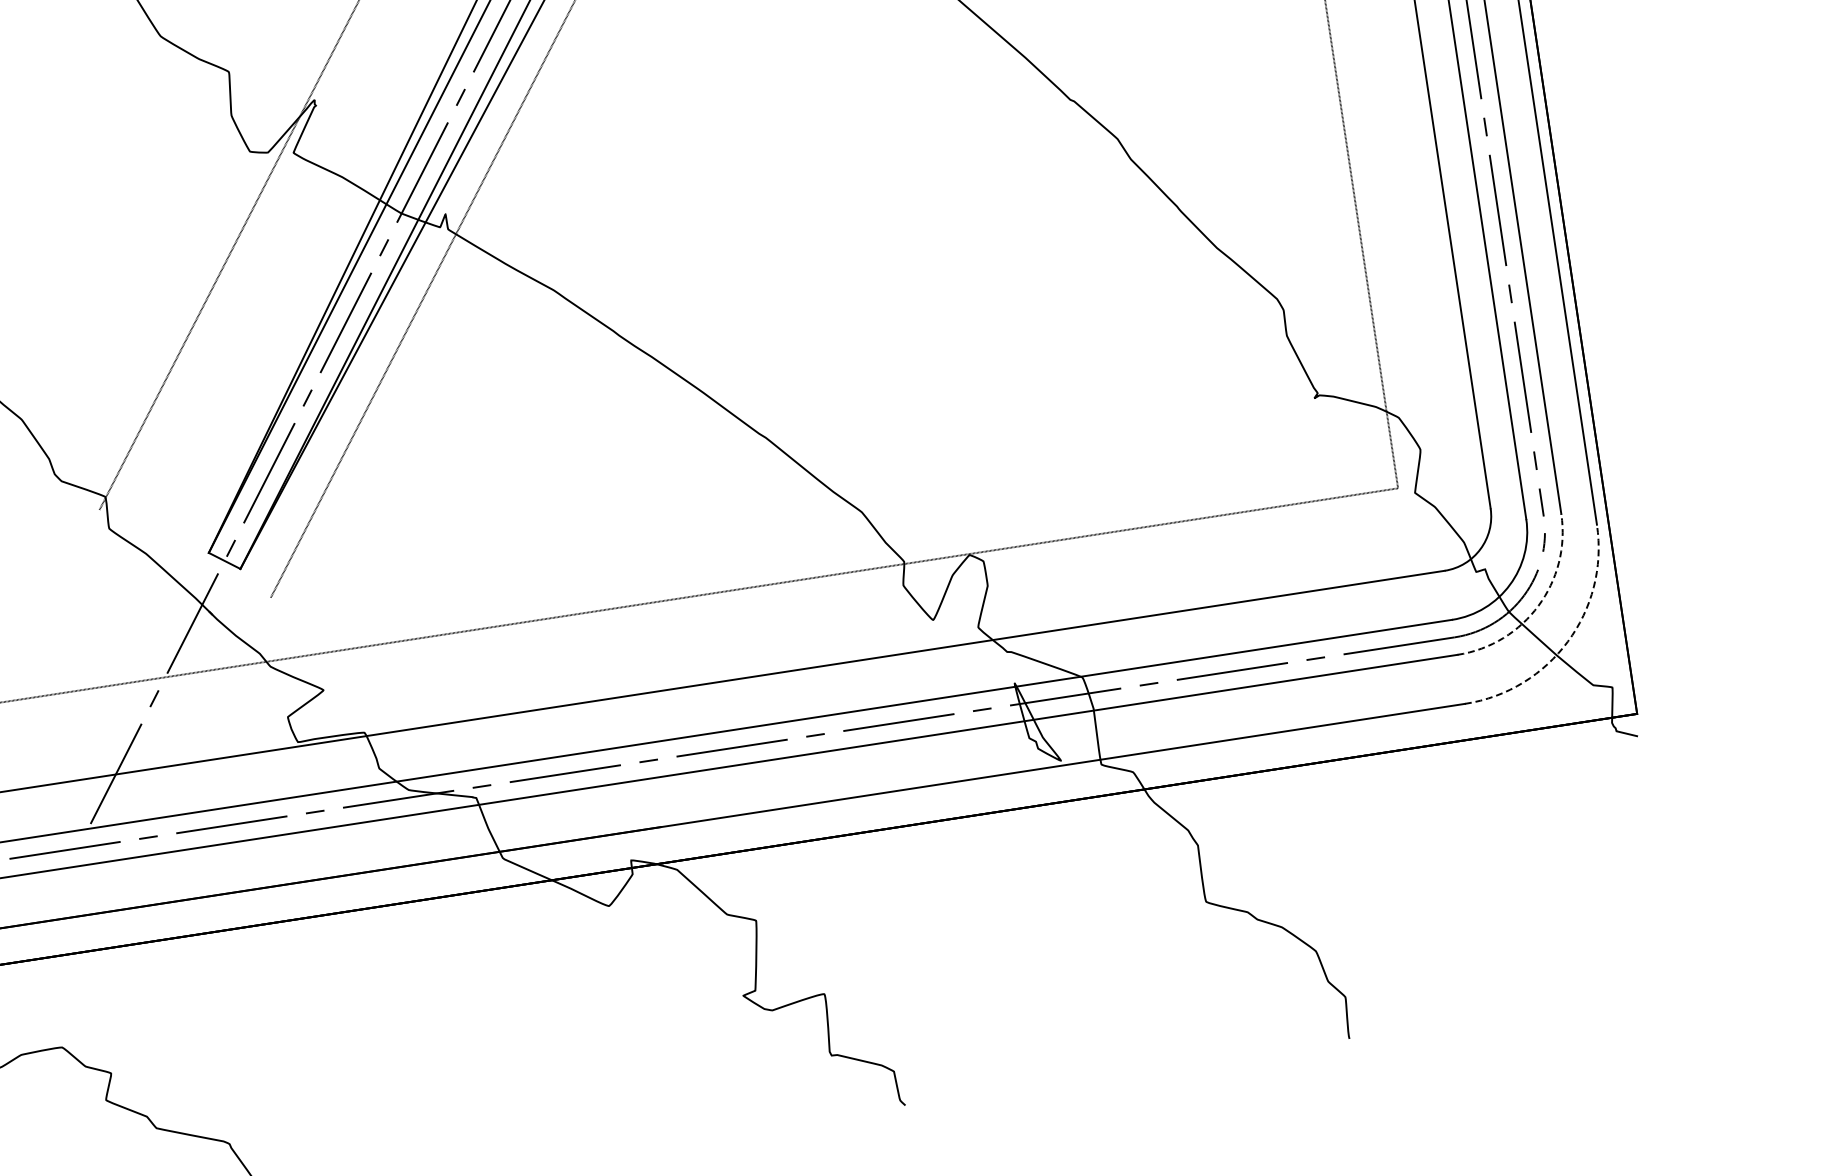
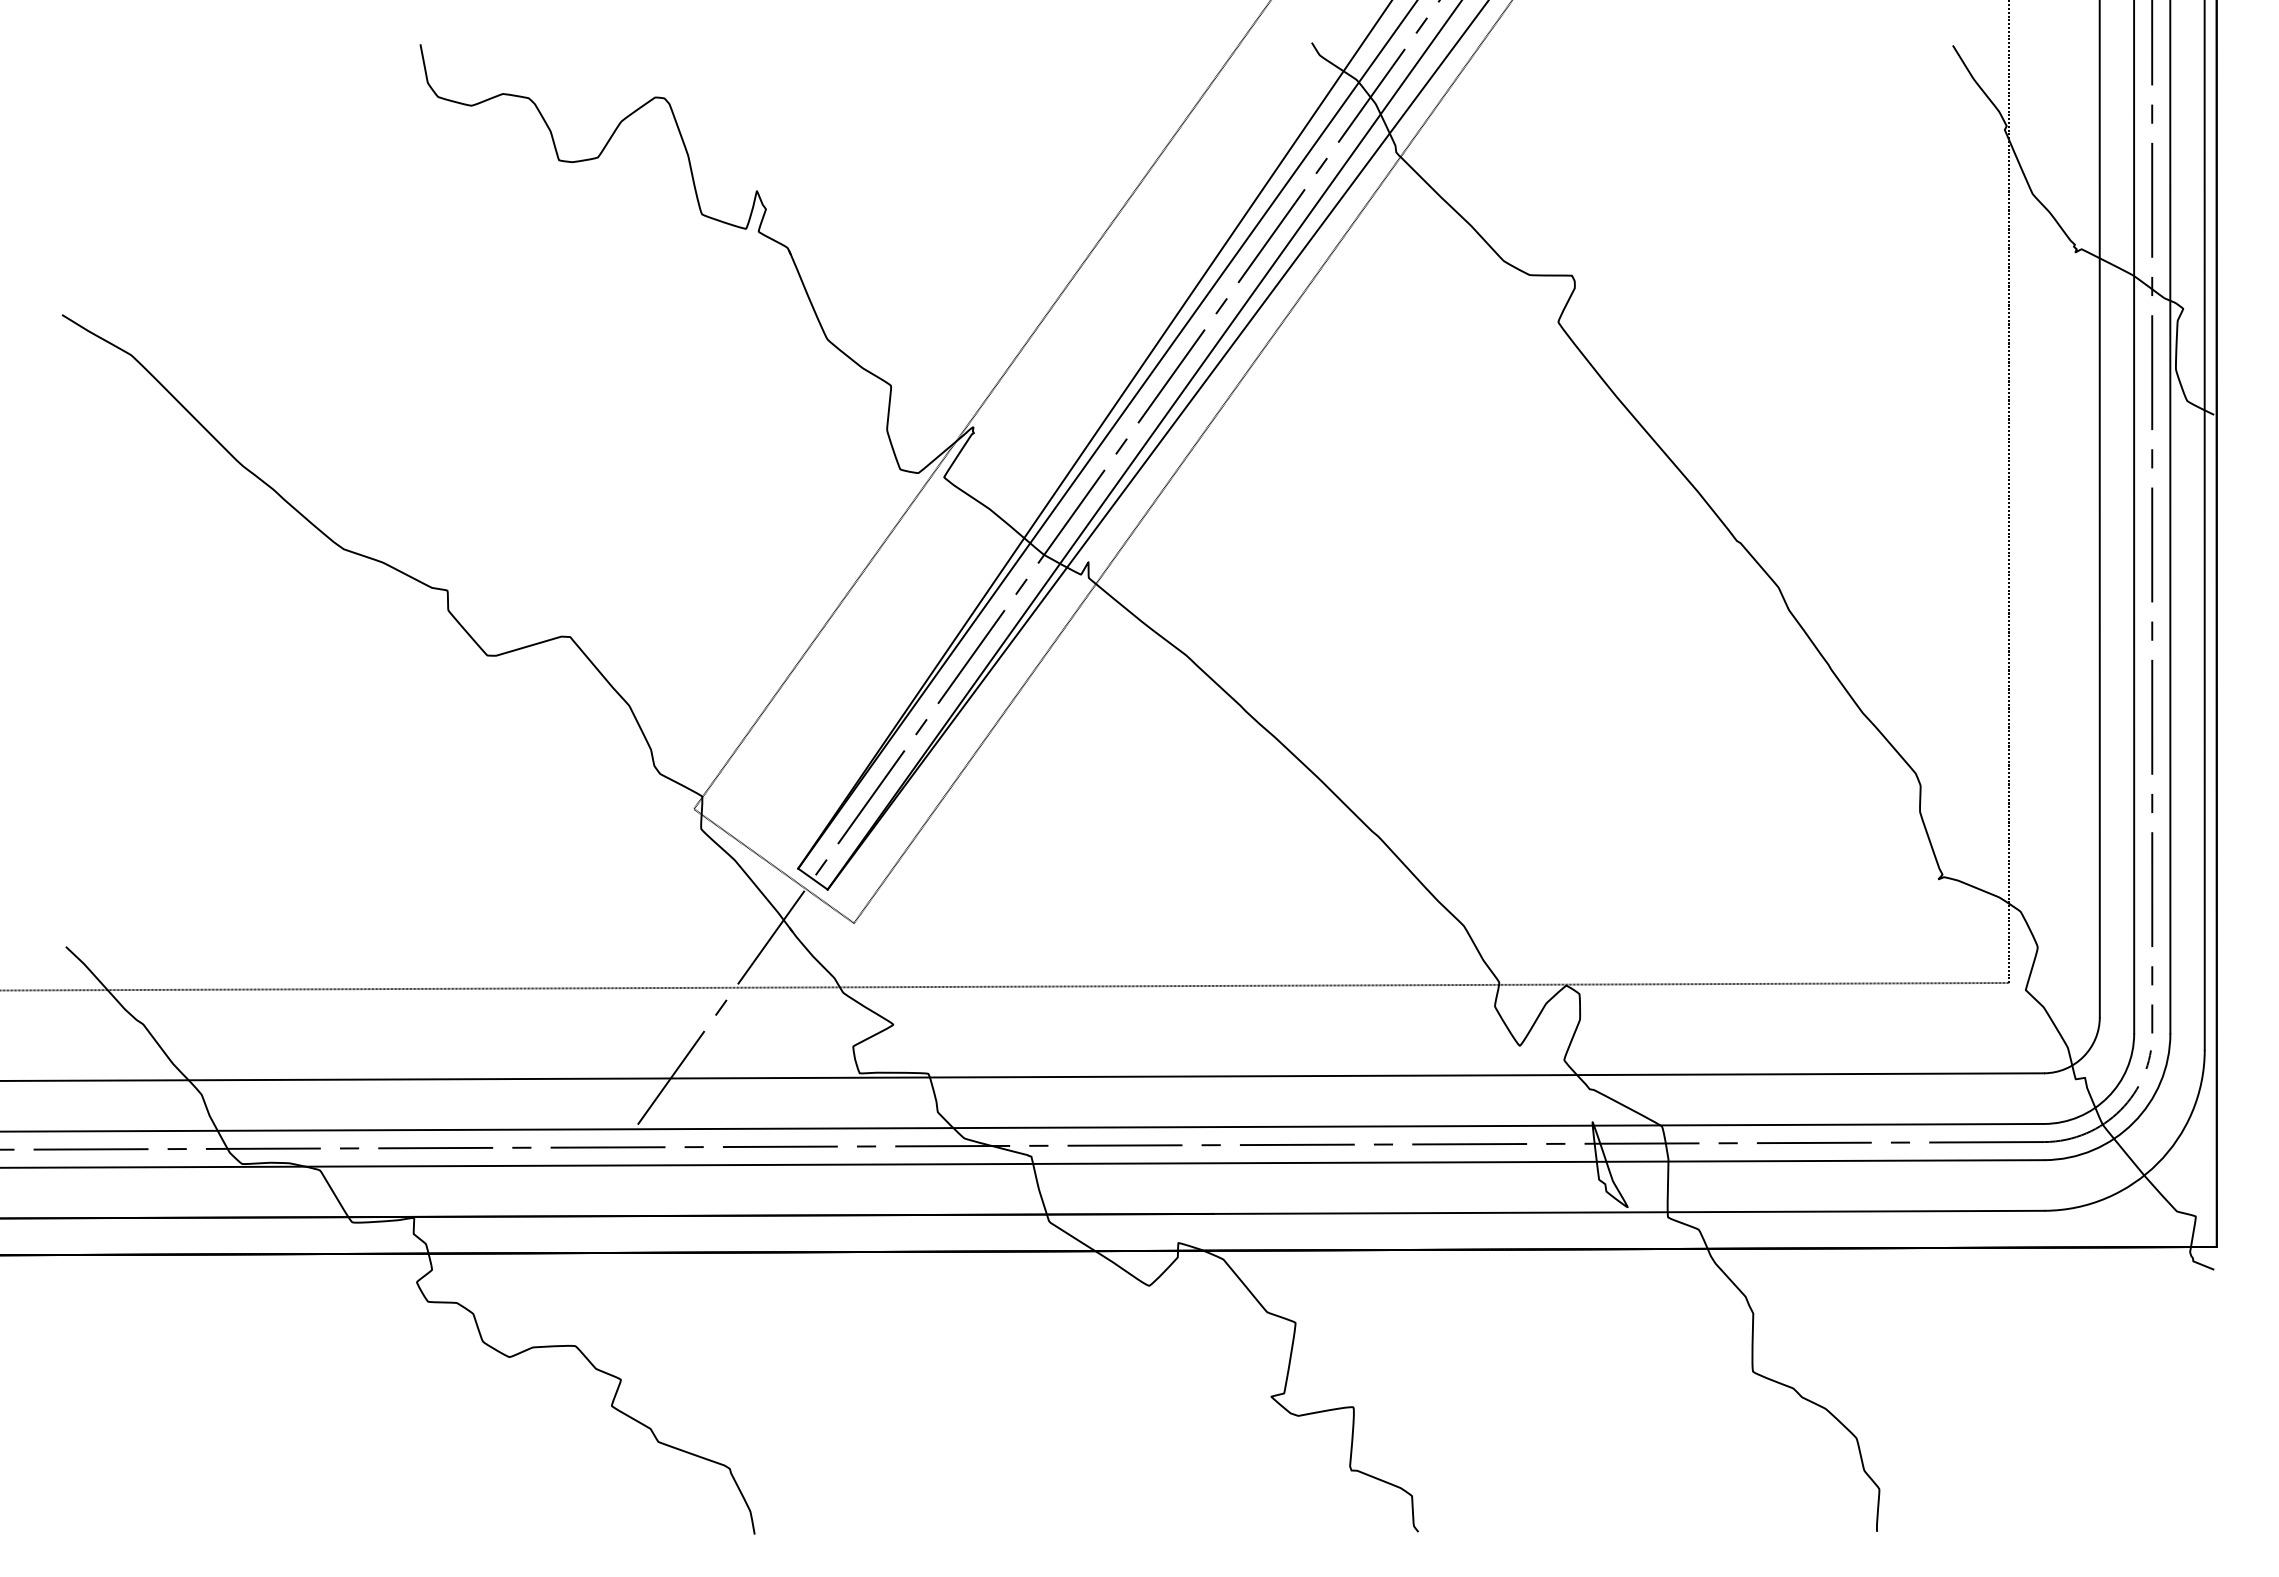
line: (185, 554) -> (774, 866), added
arc: (1538, 605) -> (2133, 1122), dashed -> solid
arc: (1567, 641) -> (2157, 1163), dashed -> solid

